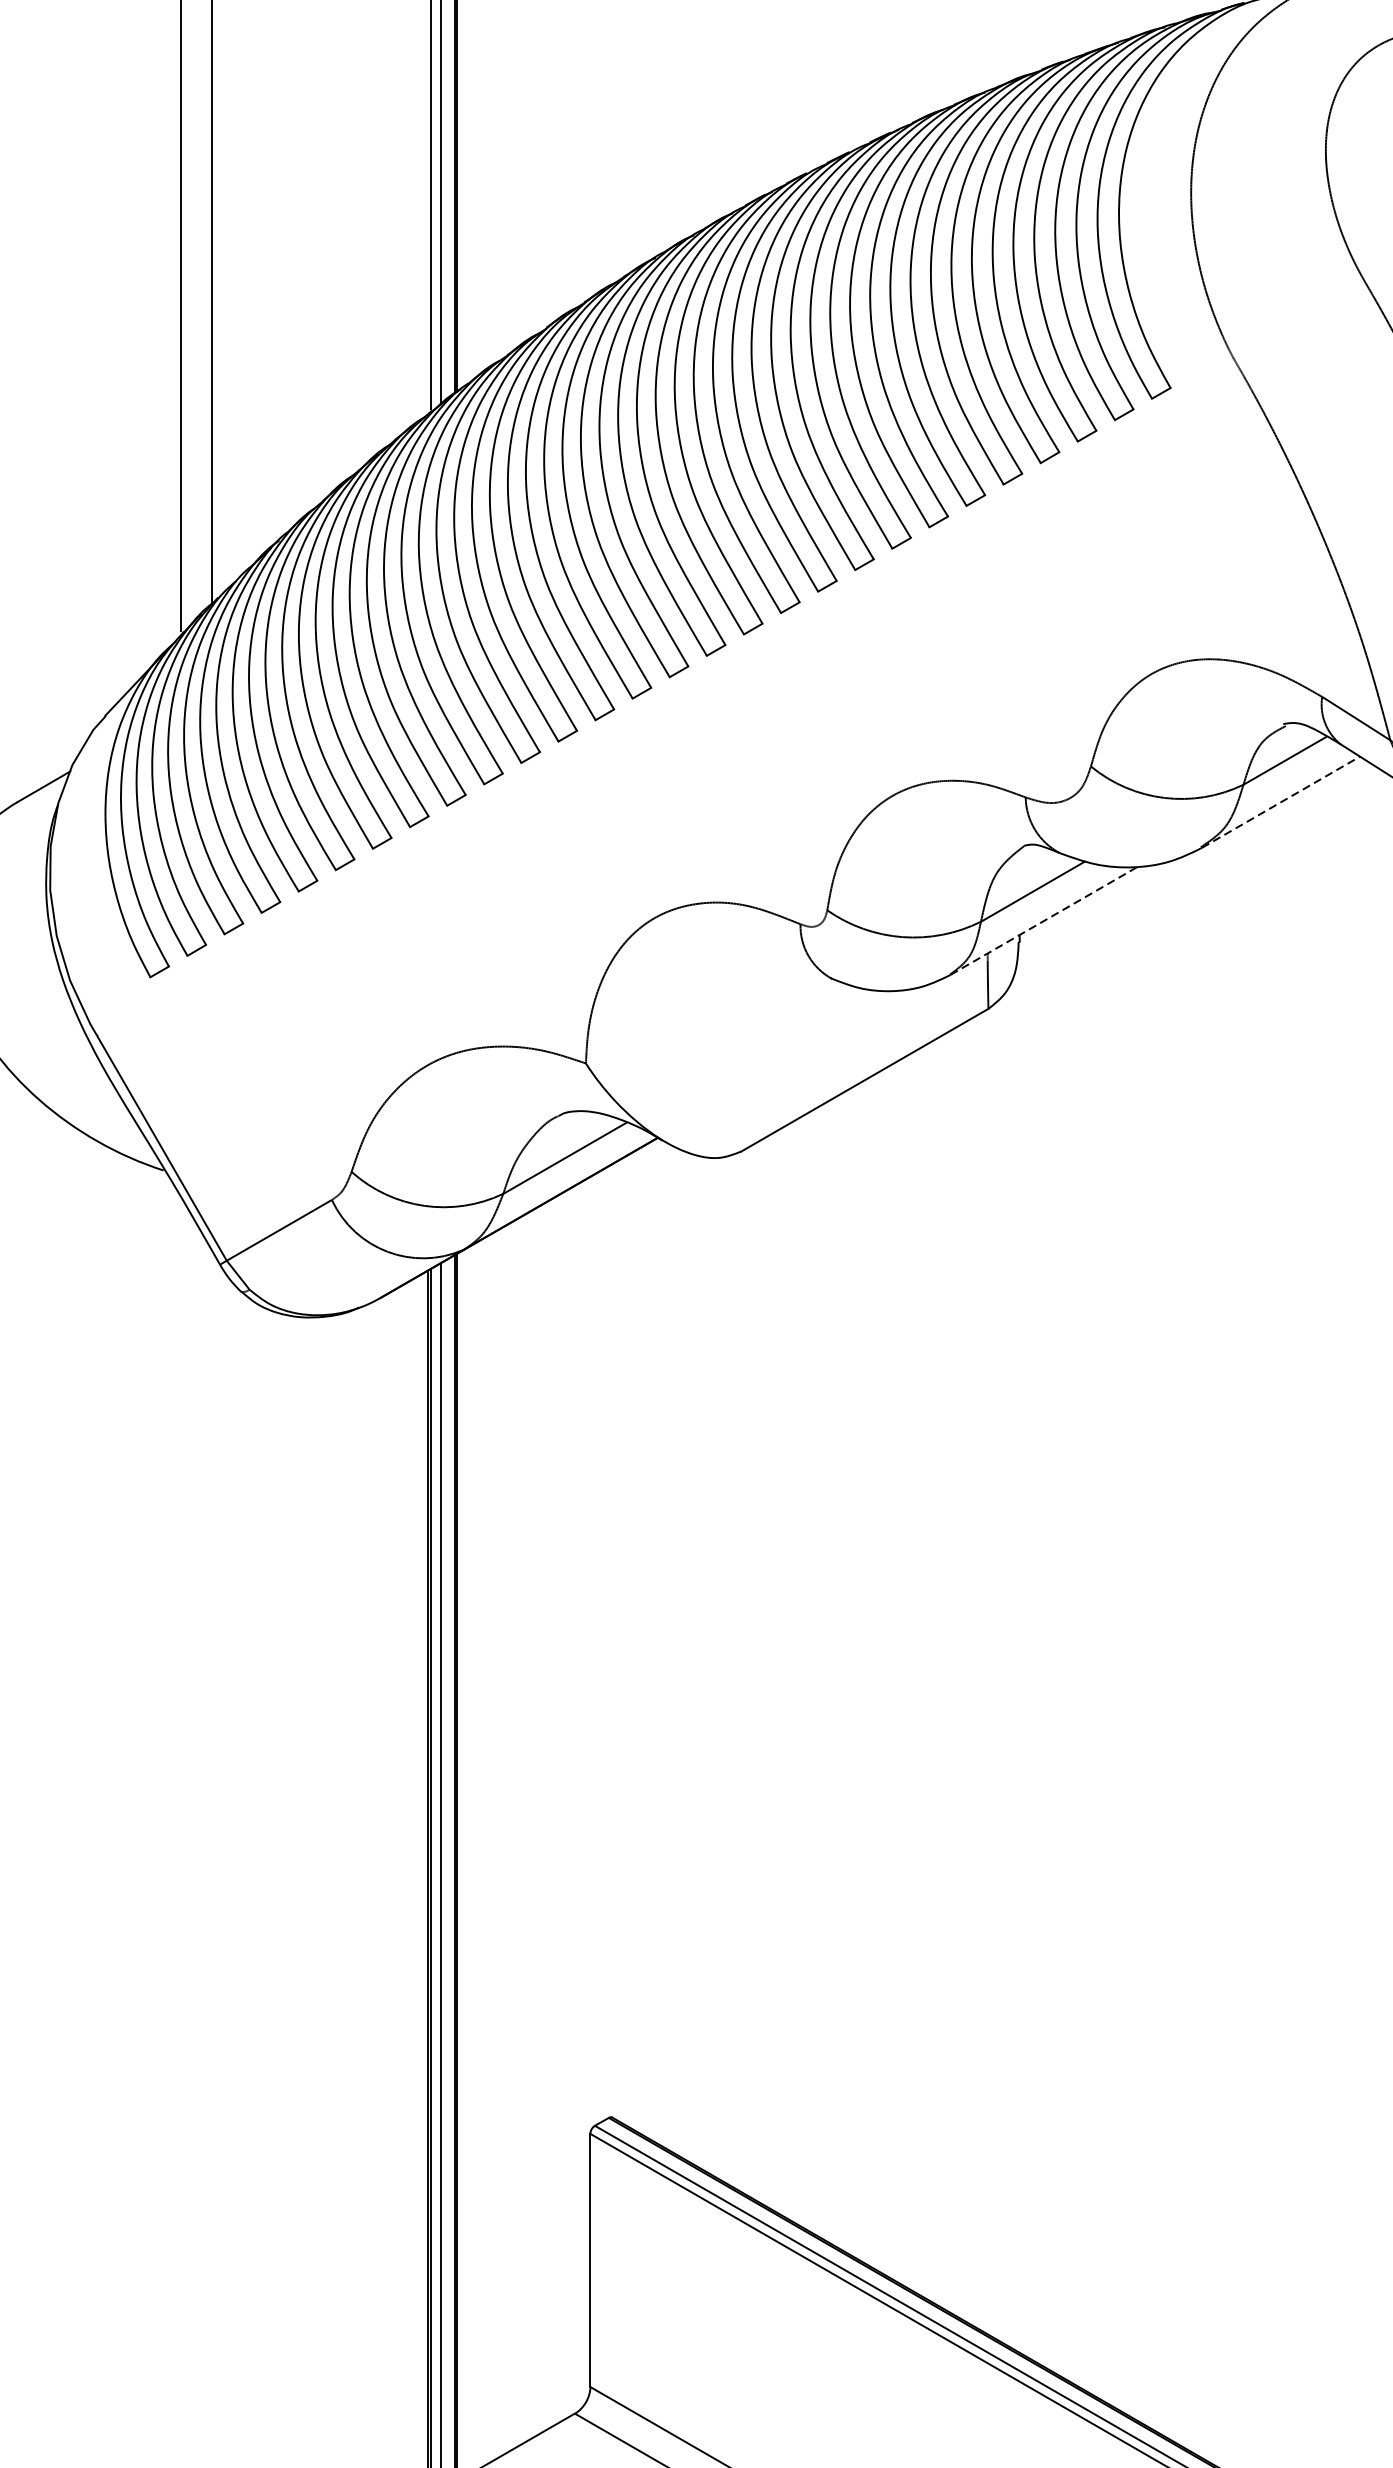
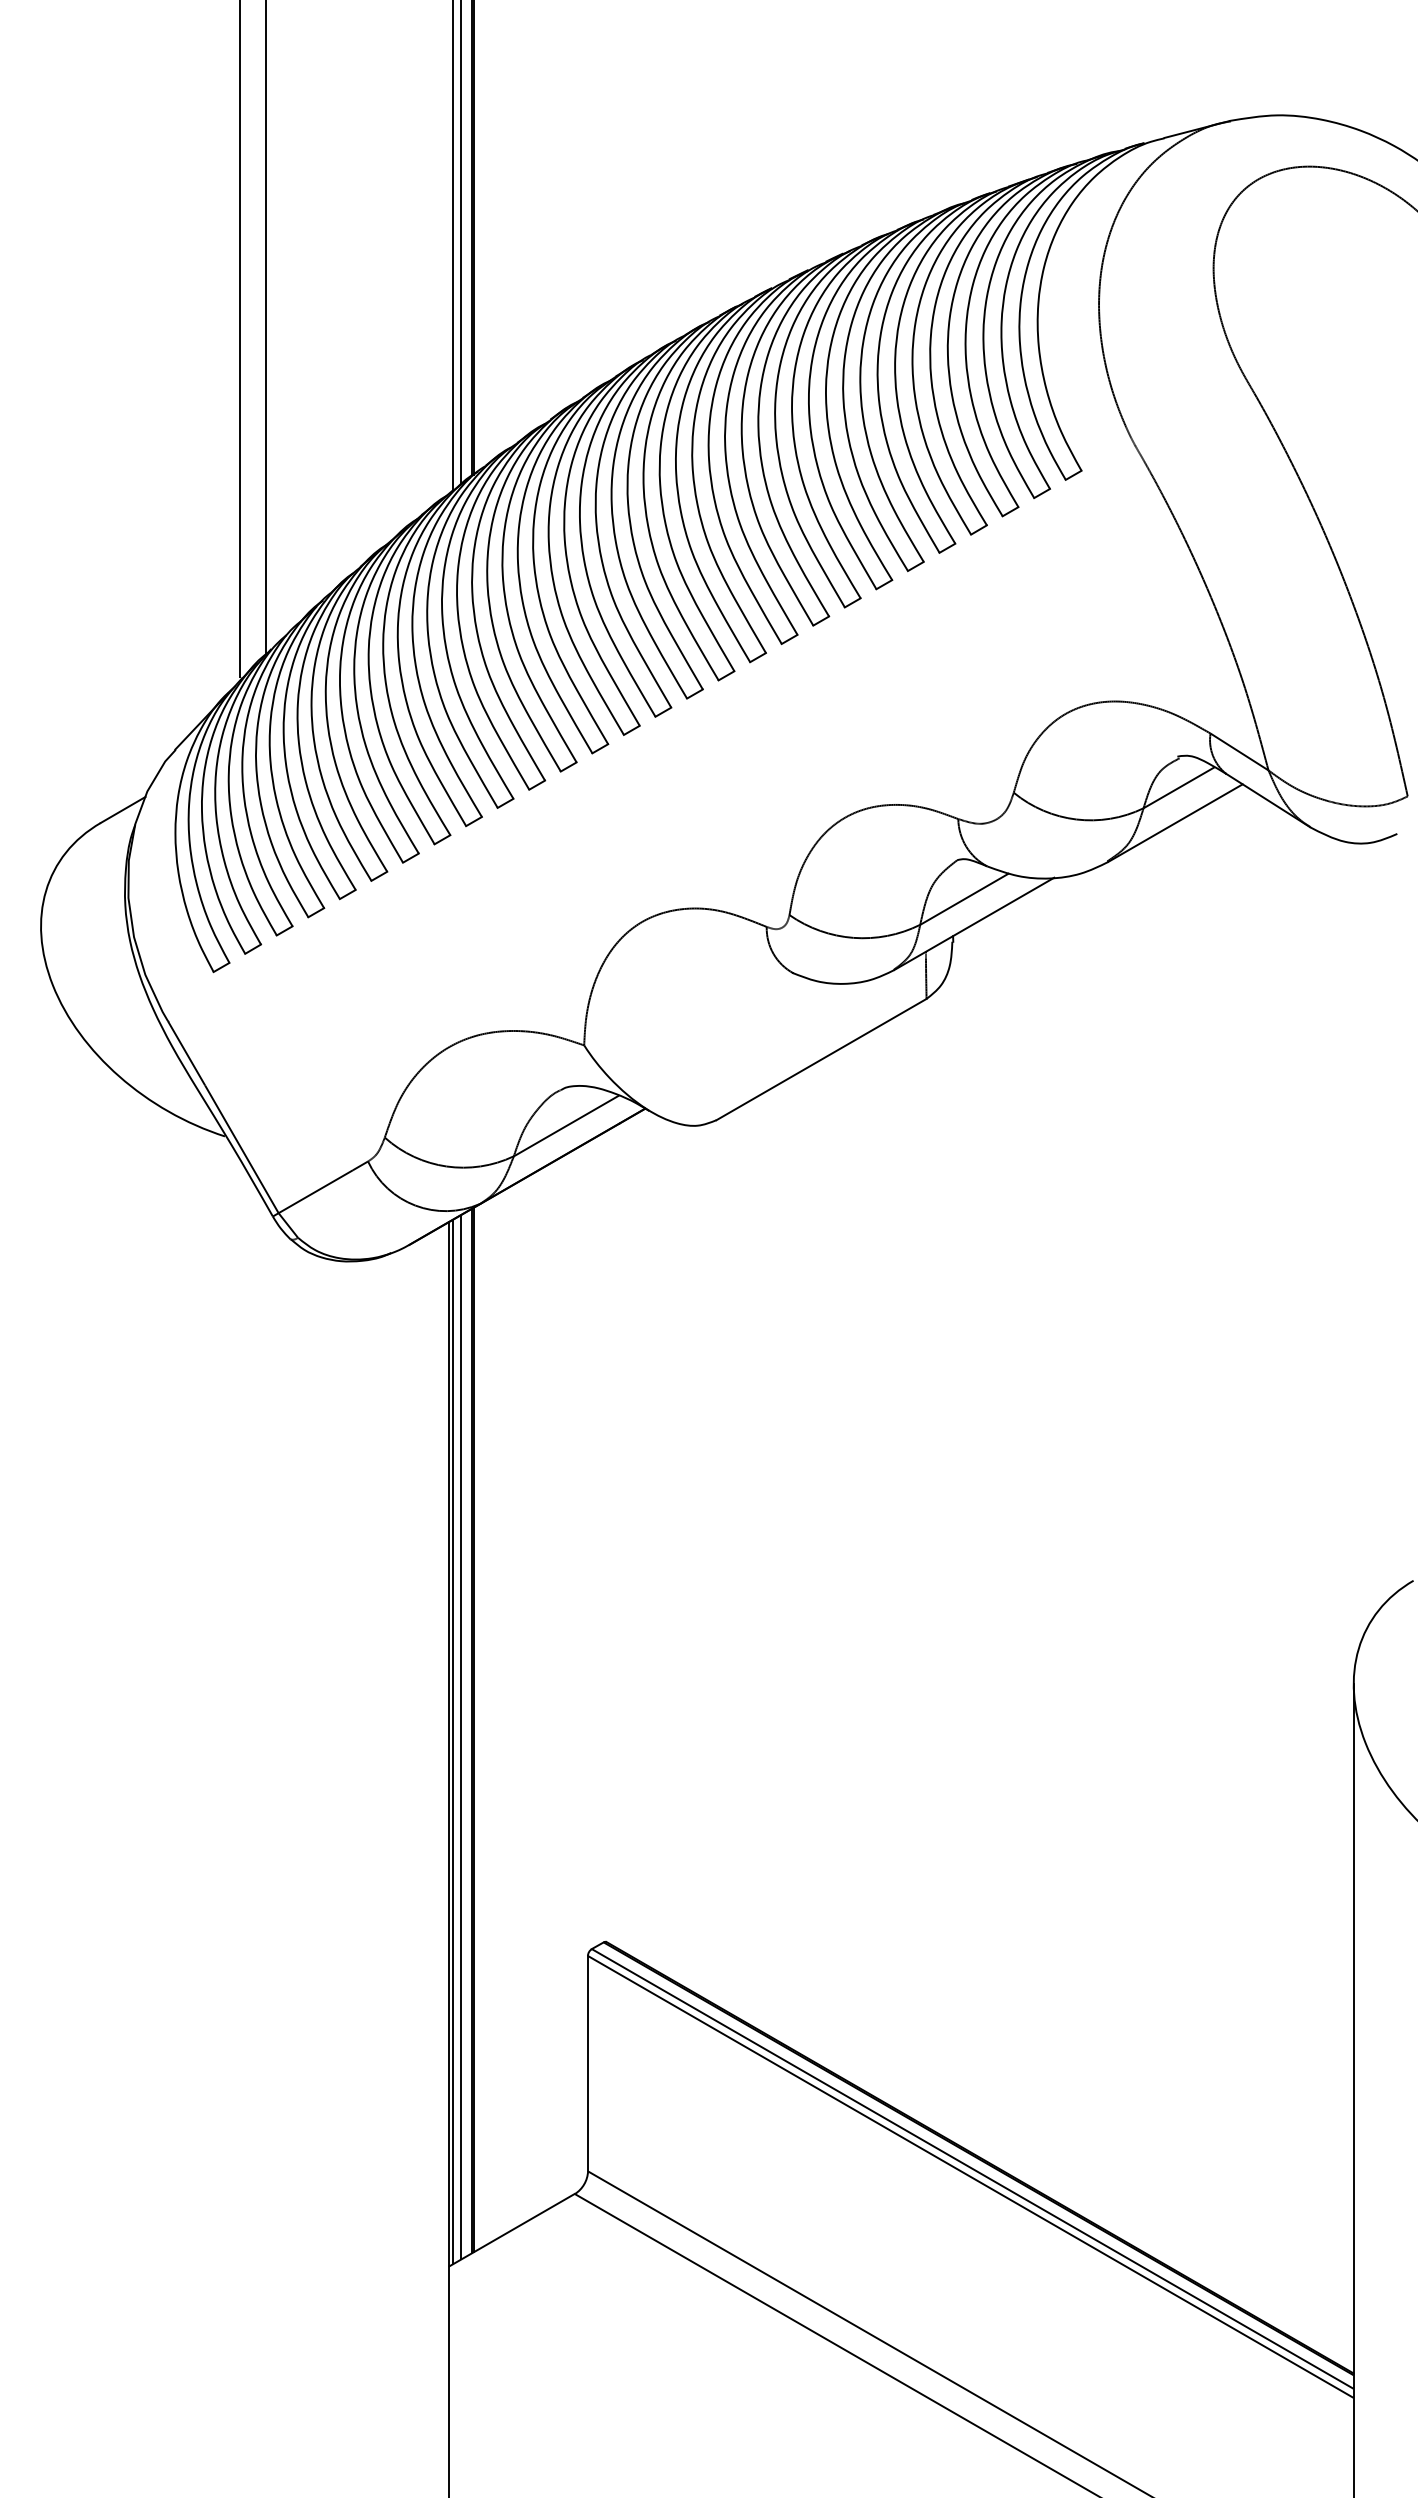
line: (1281, 802) -> (1175, 823), dashed -> solid
line: (1044, 920) -> (974, 923), dashed -> solid

